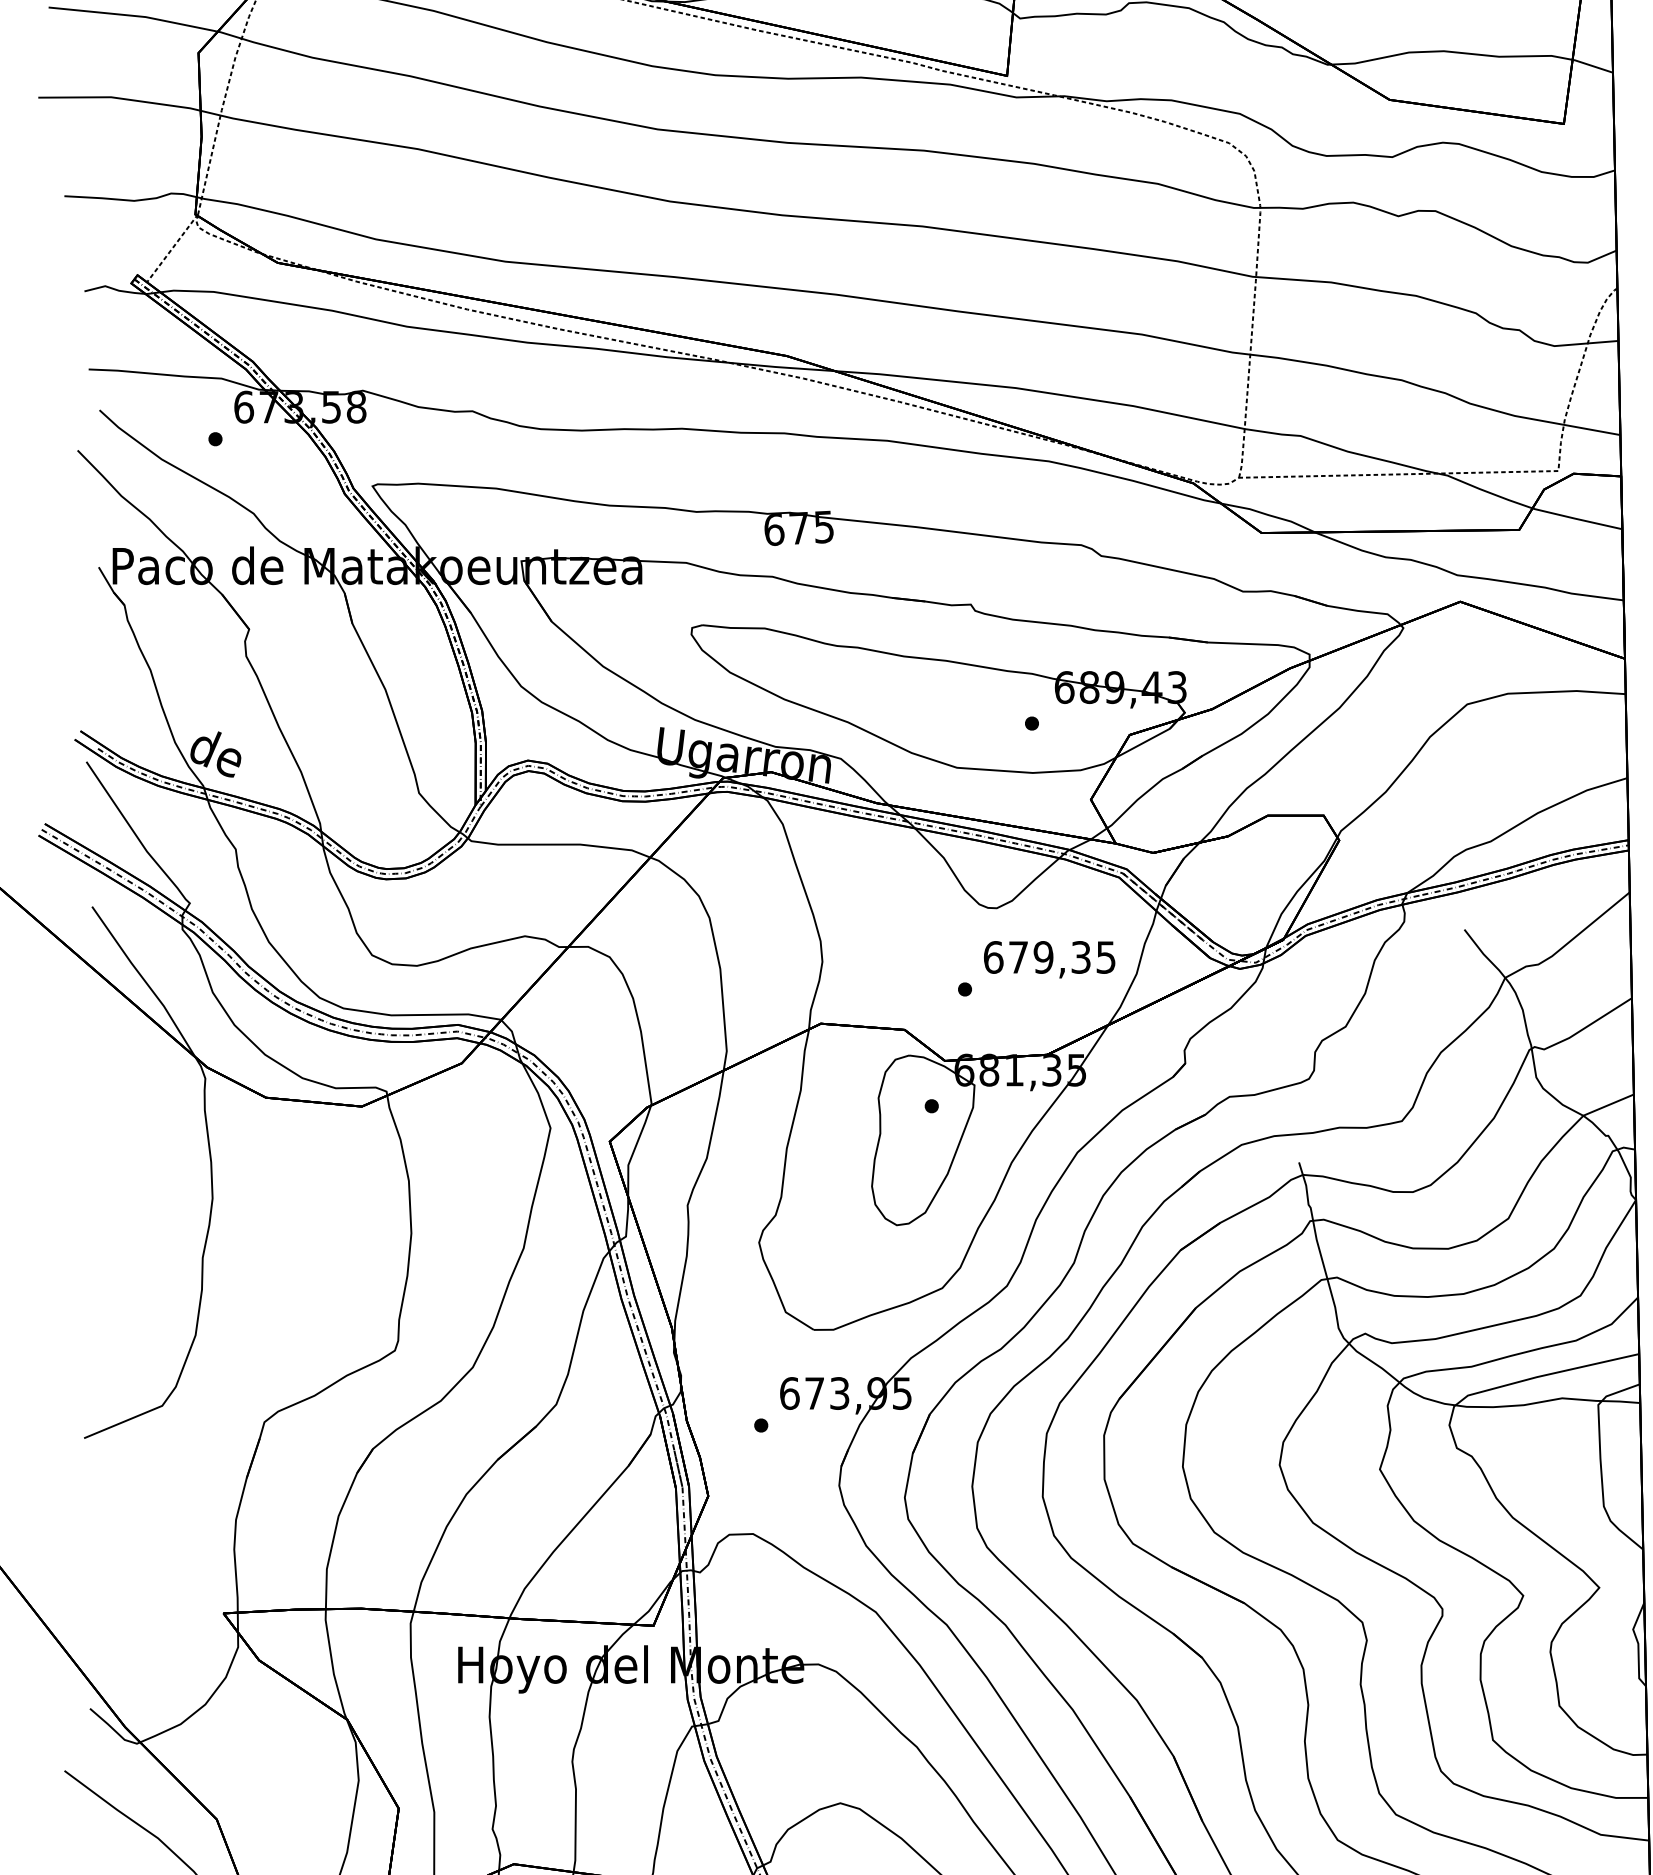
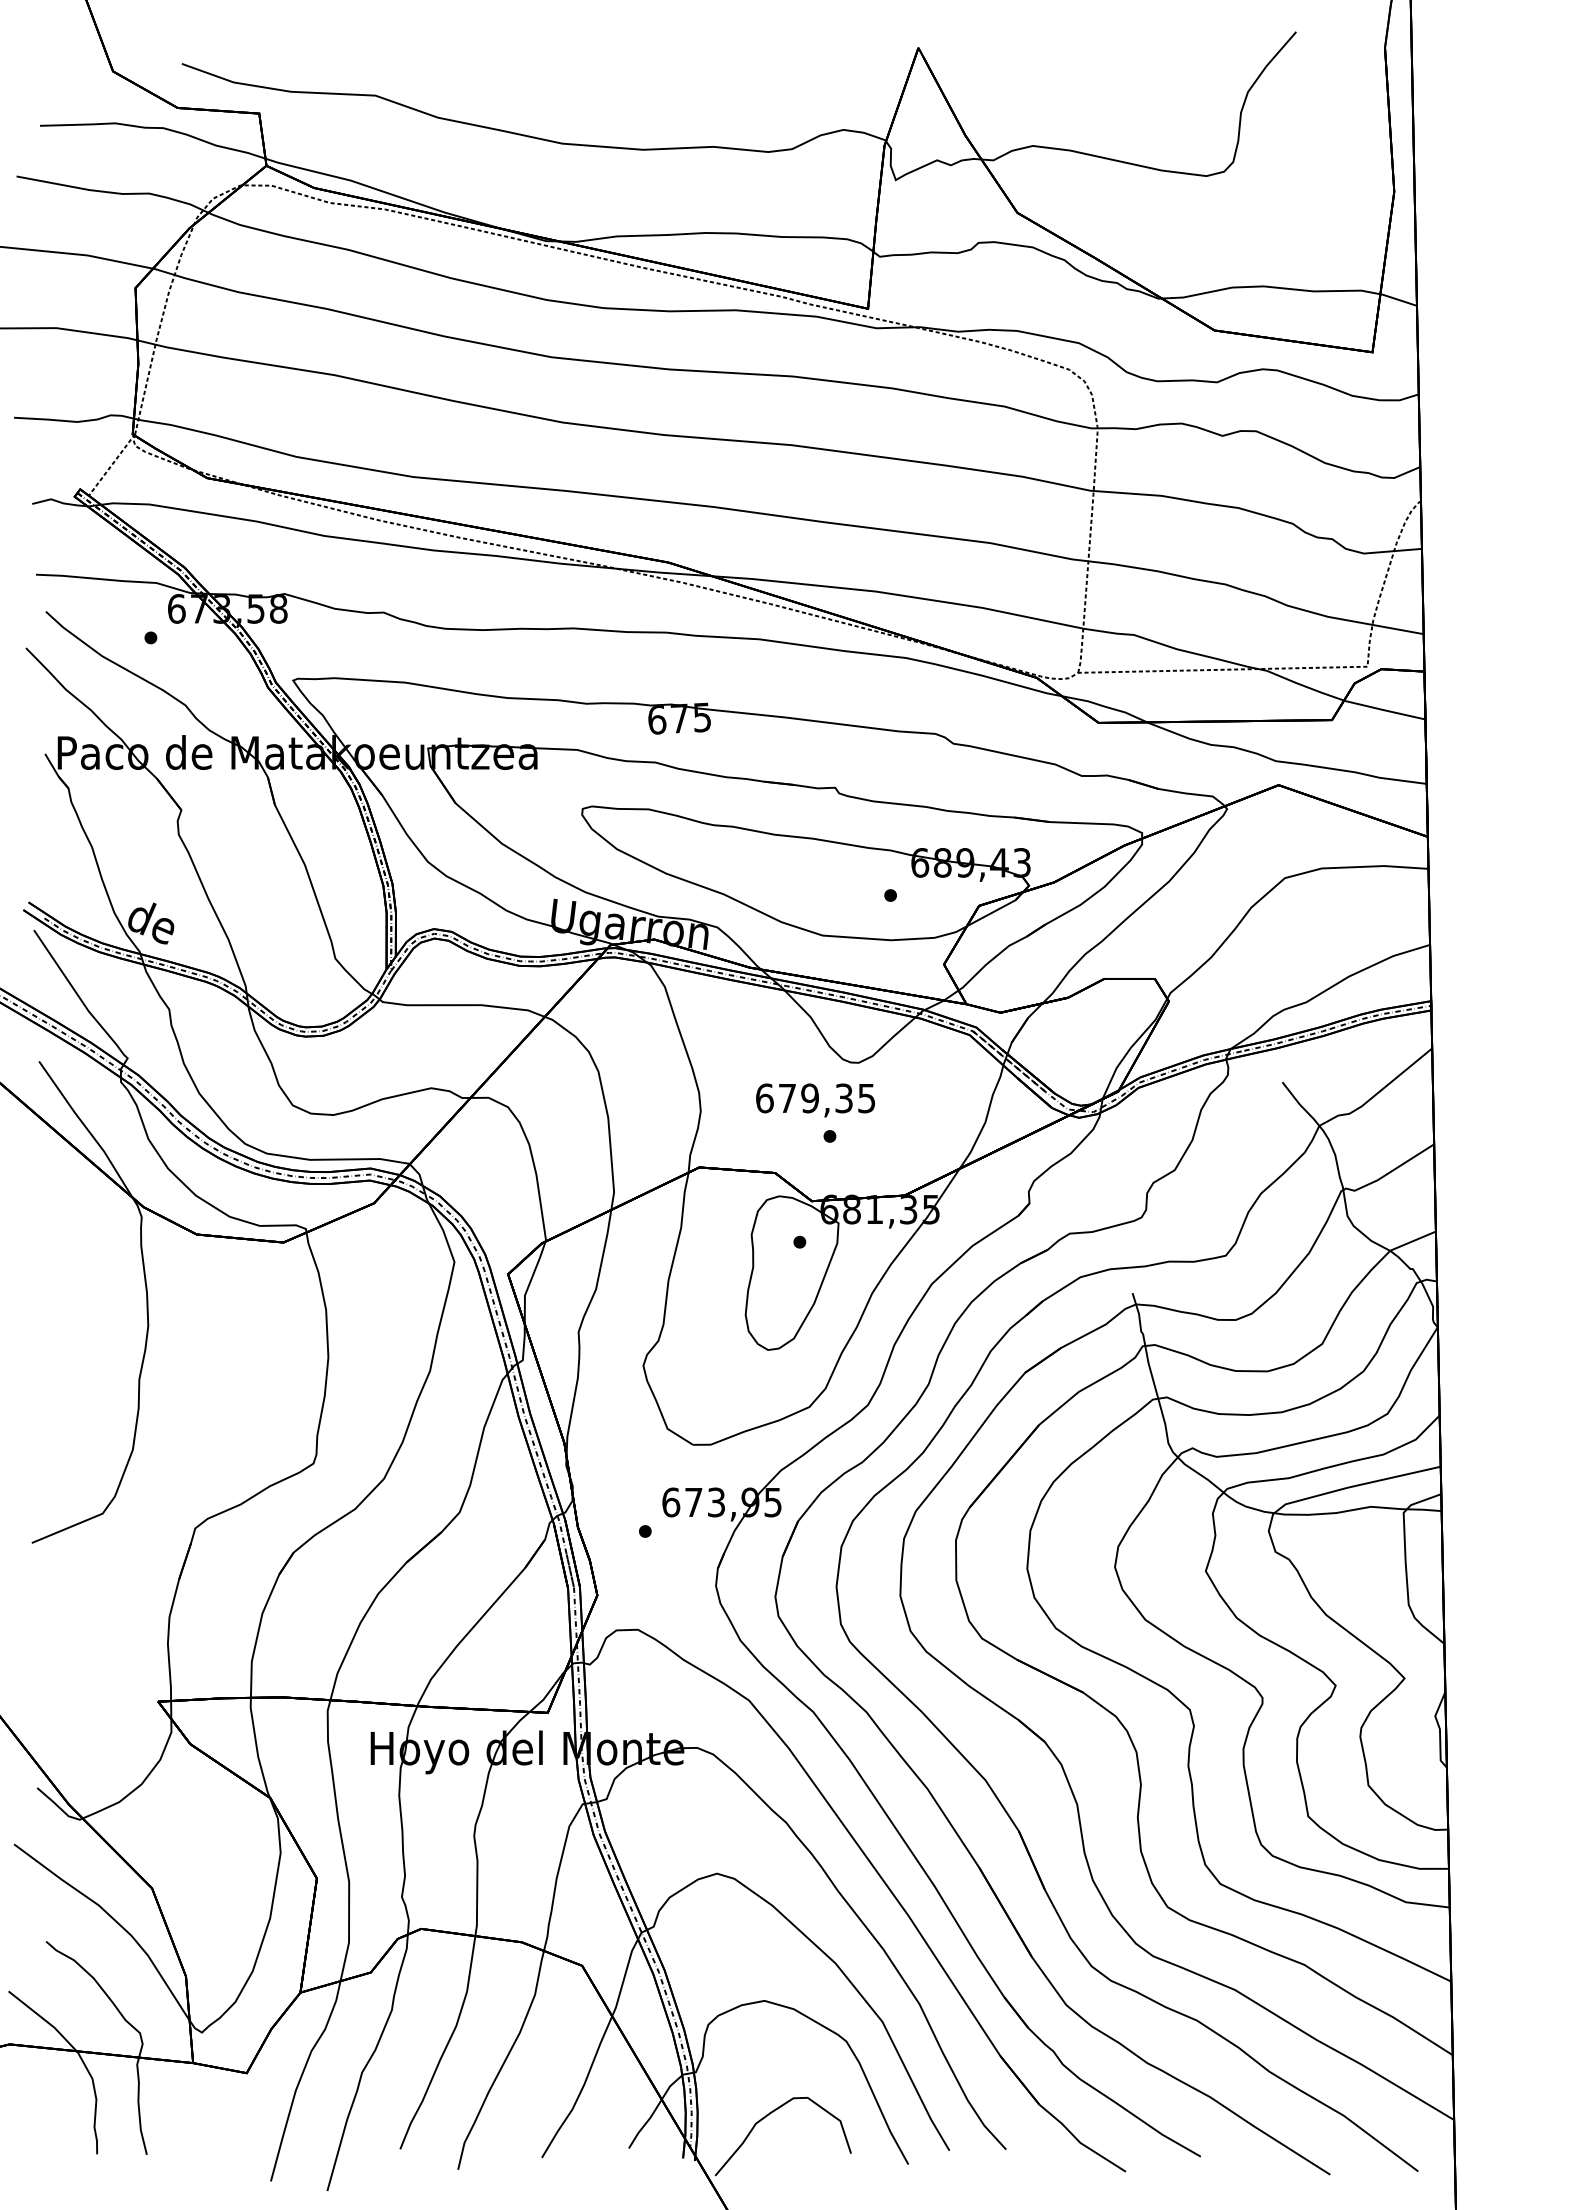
text: (1049, 959) -> (815, 1100), moved

